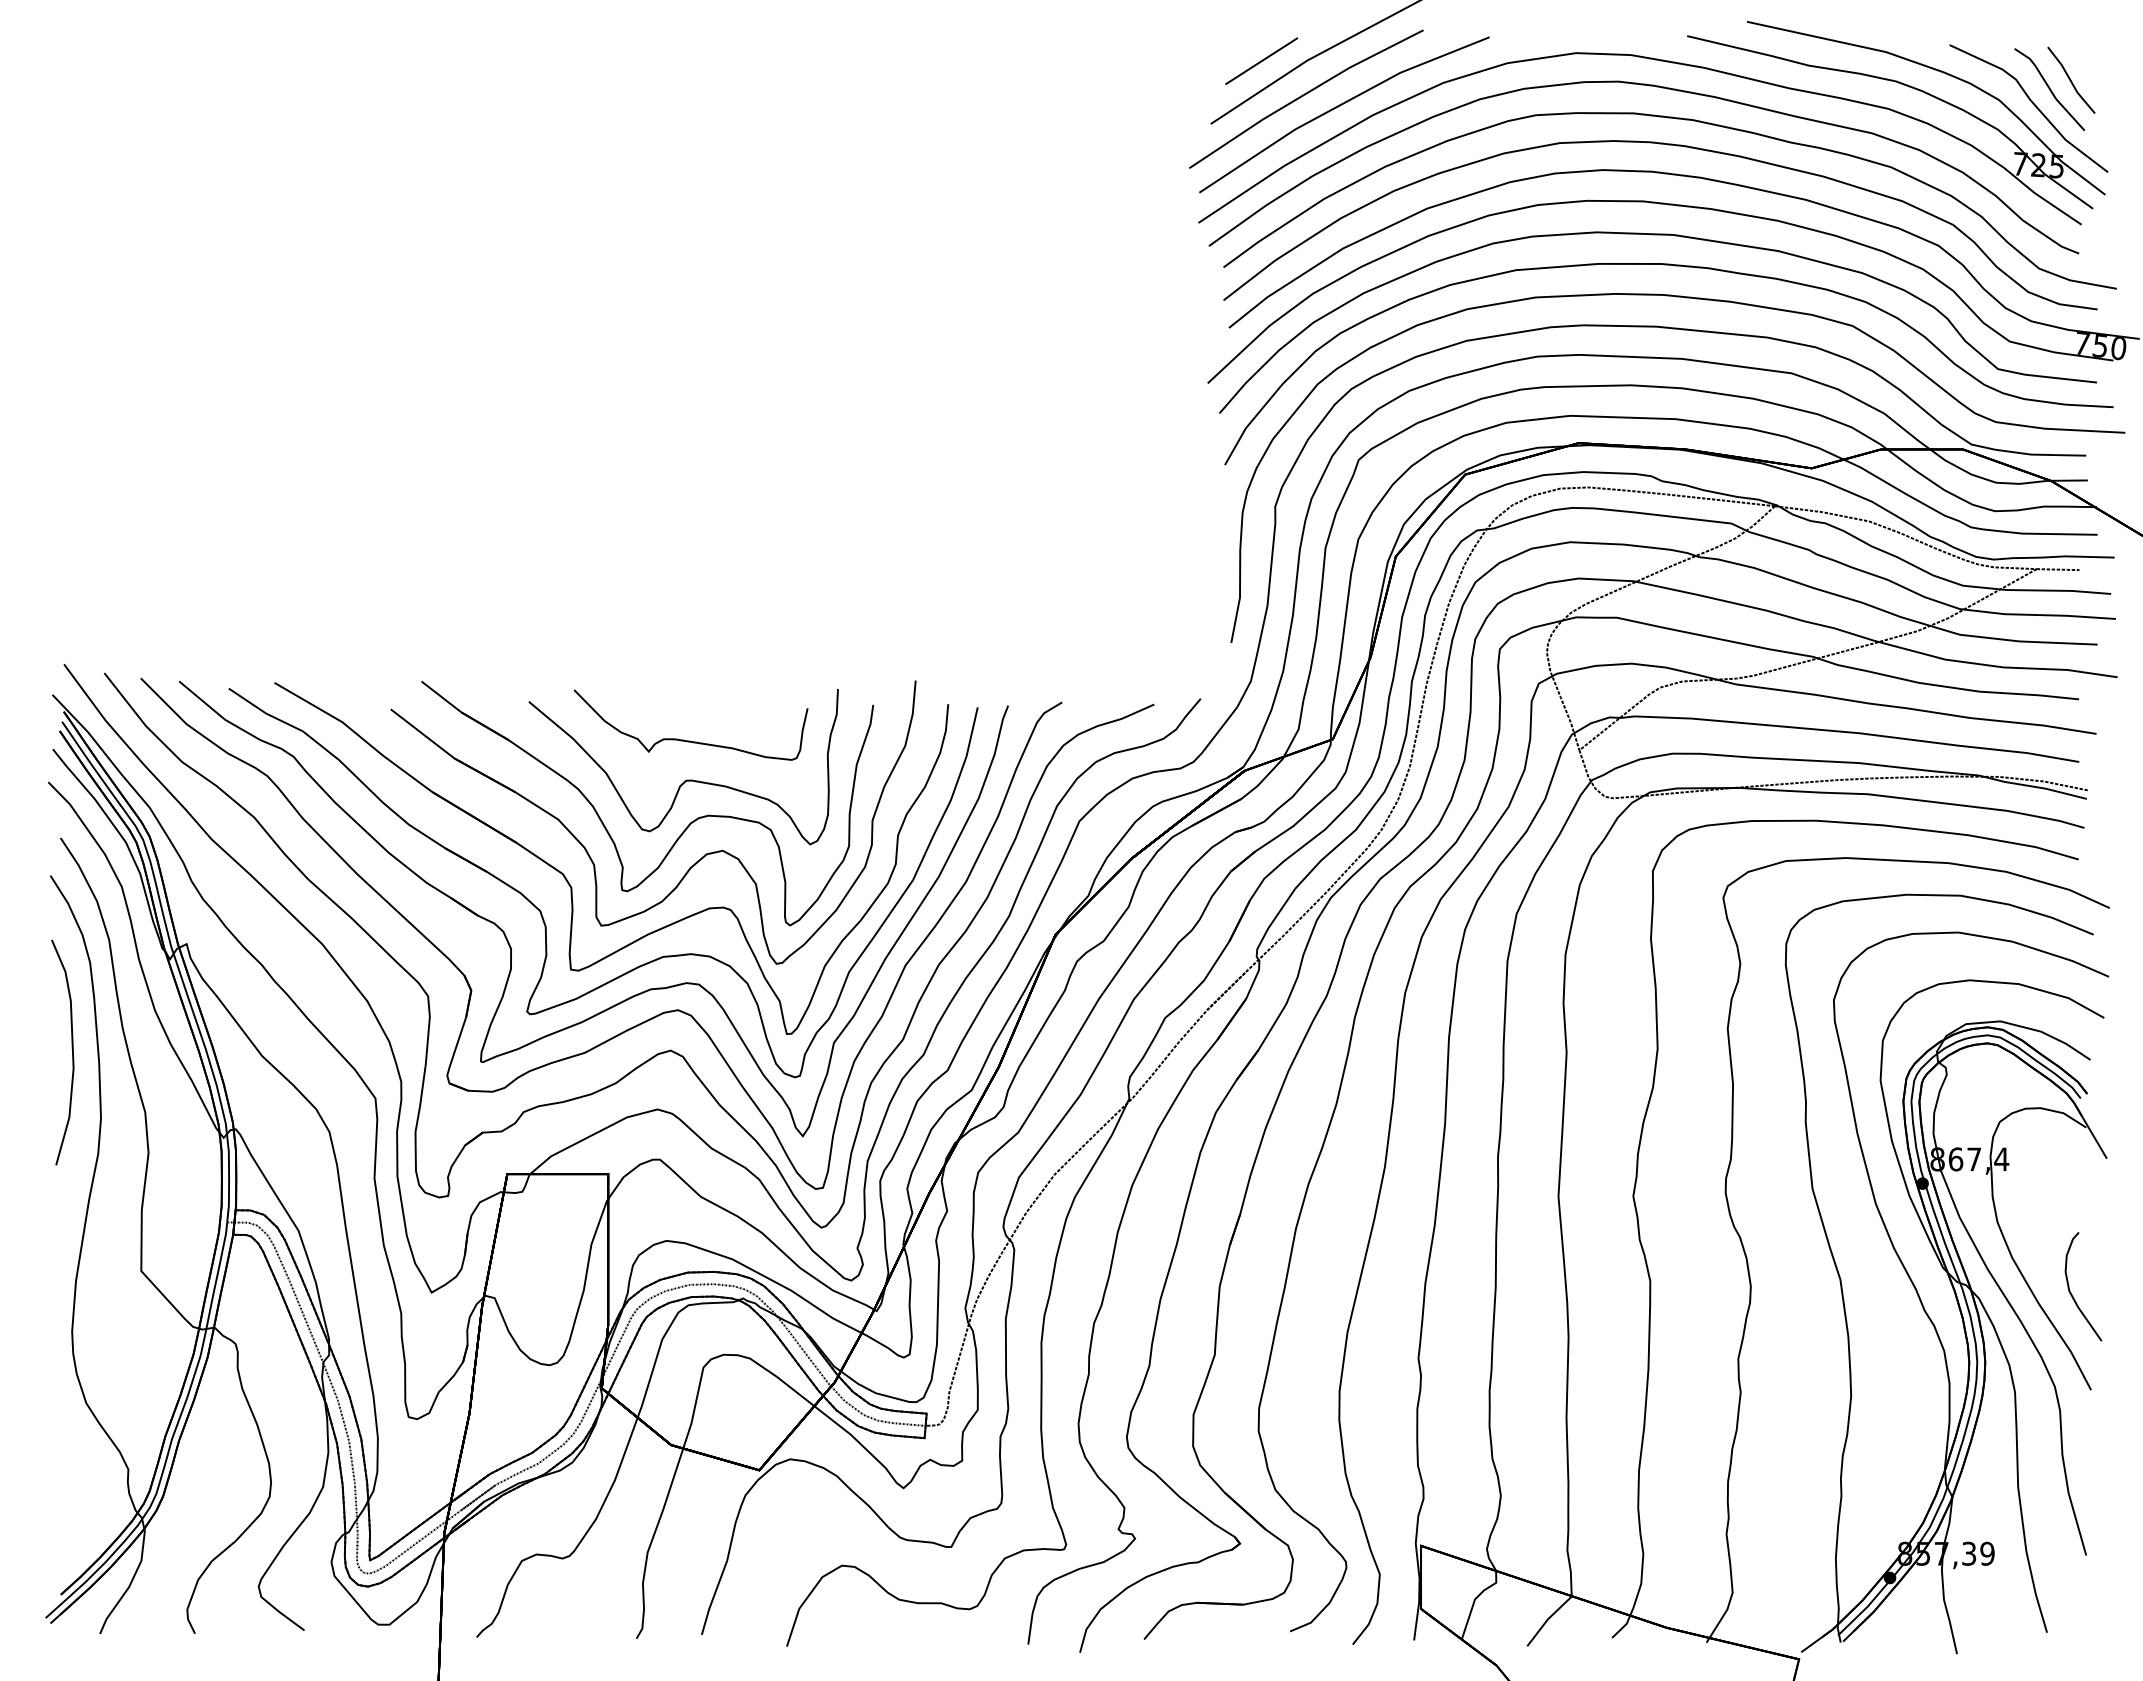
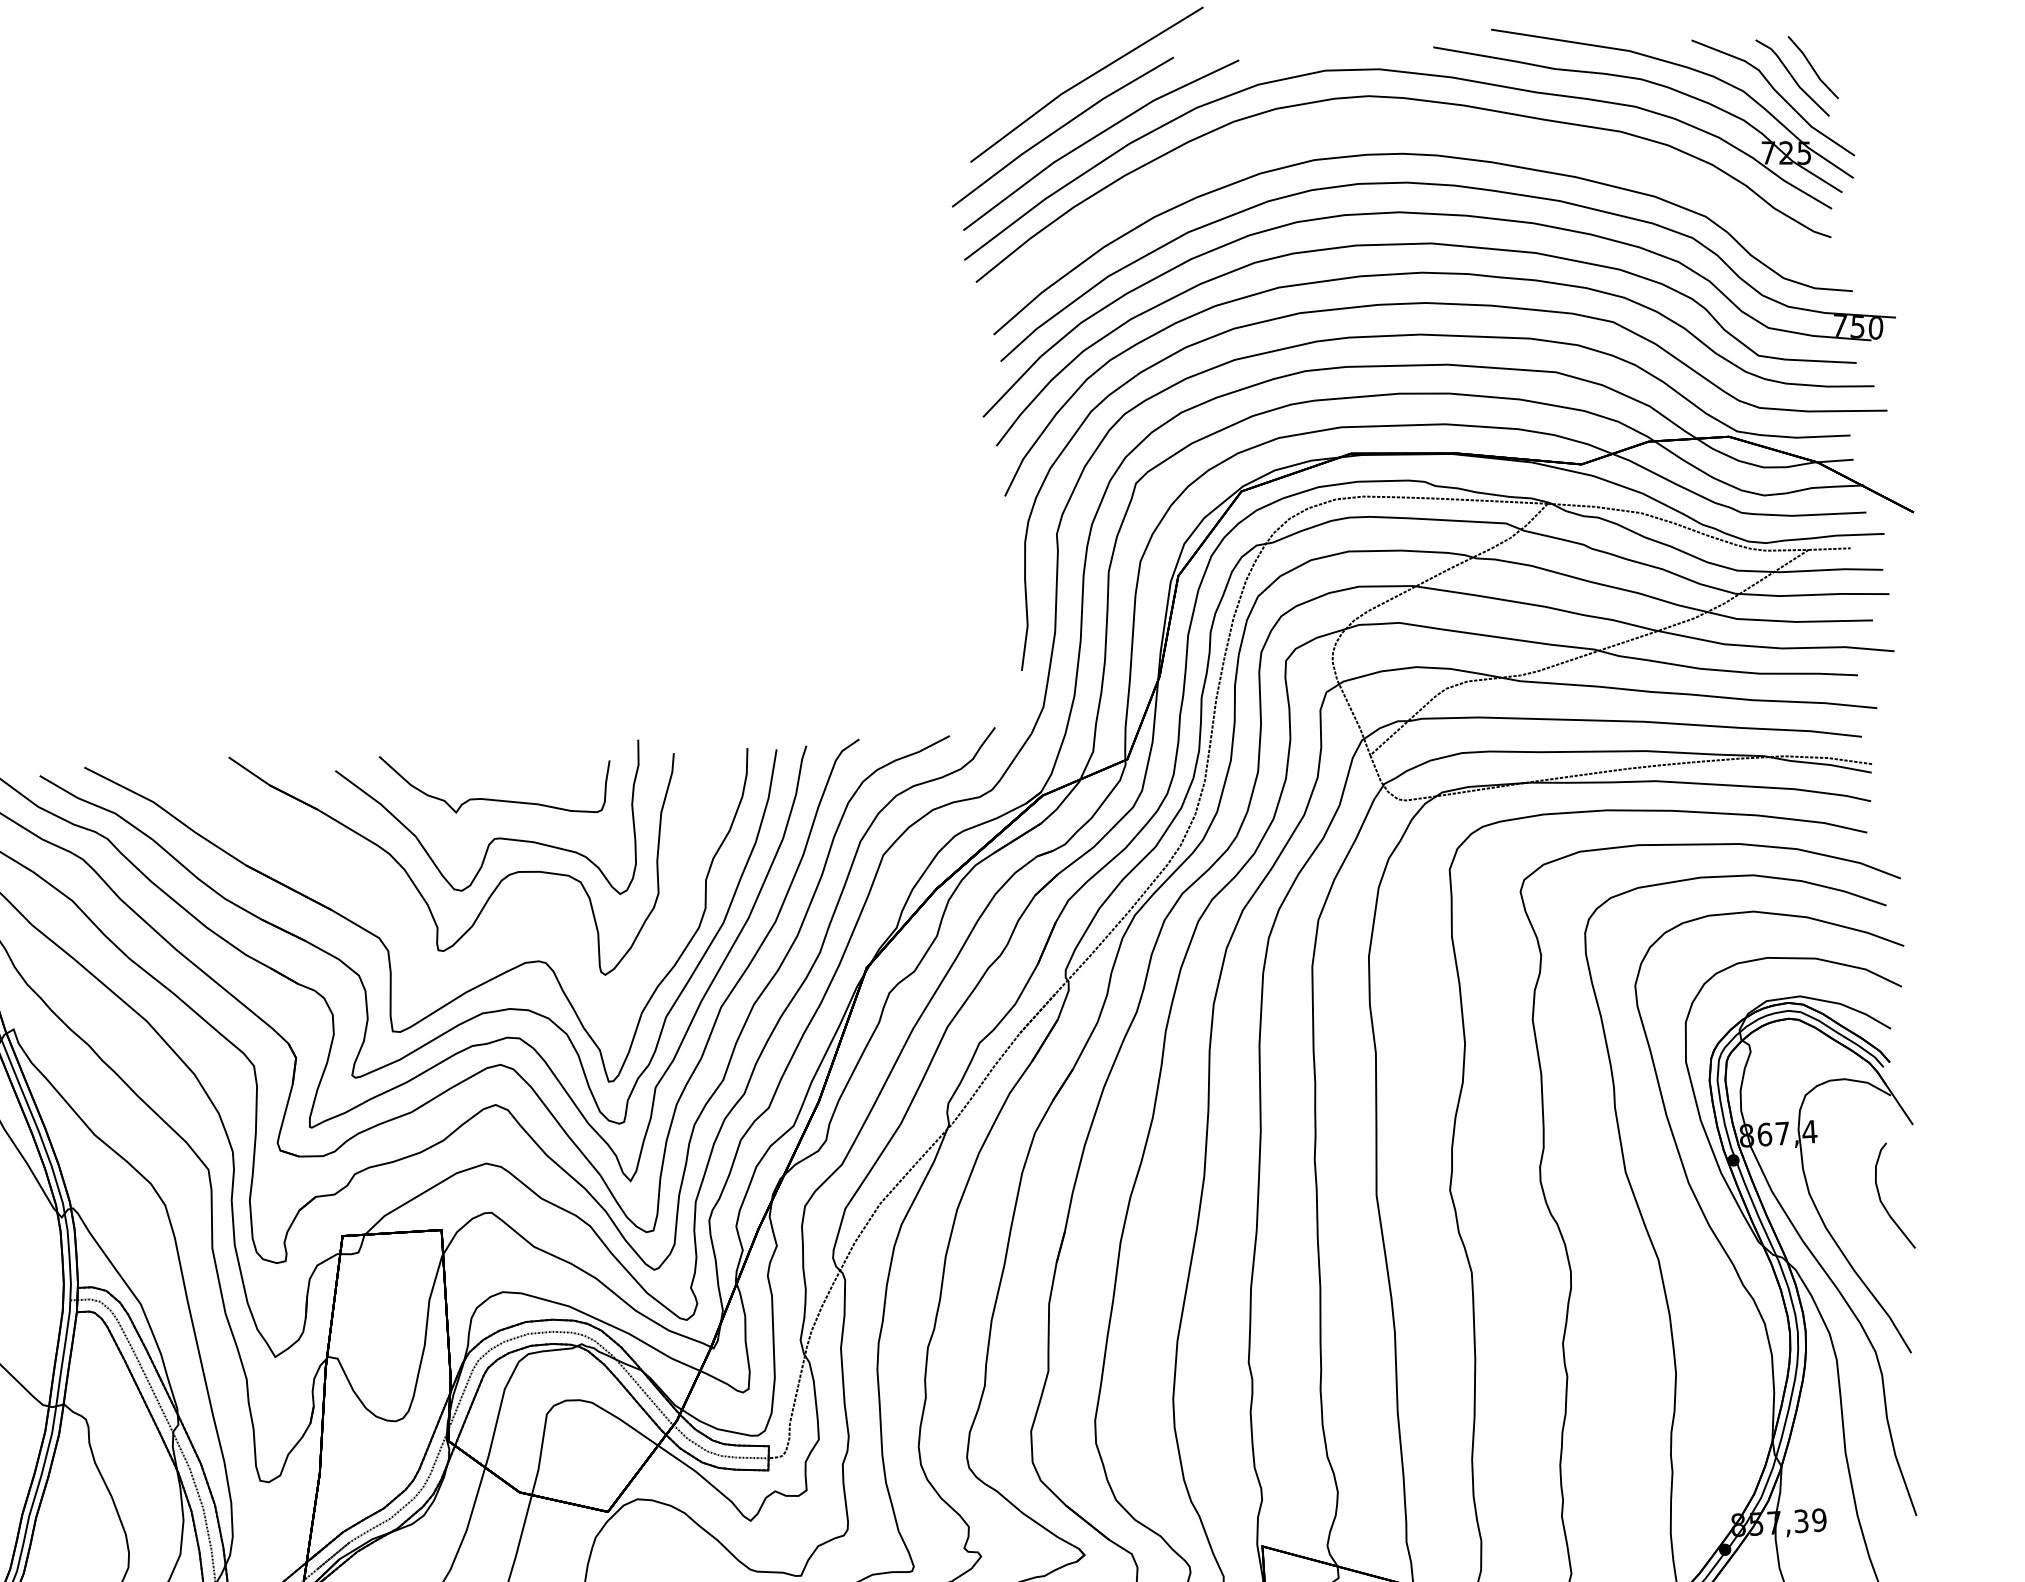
line: (1261, 60) -> (1016, 96), removed
curve: (1676, 119) -> (1427, 129), removed
part: (690, 866) -> (504, 922), removed
curve: (2071, 1292) -> (1882, 1202), moved

